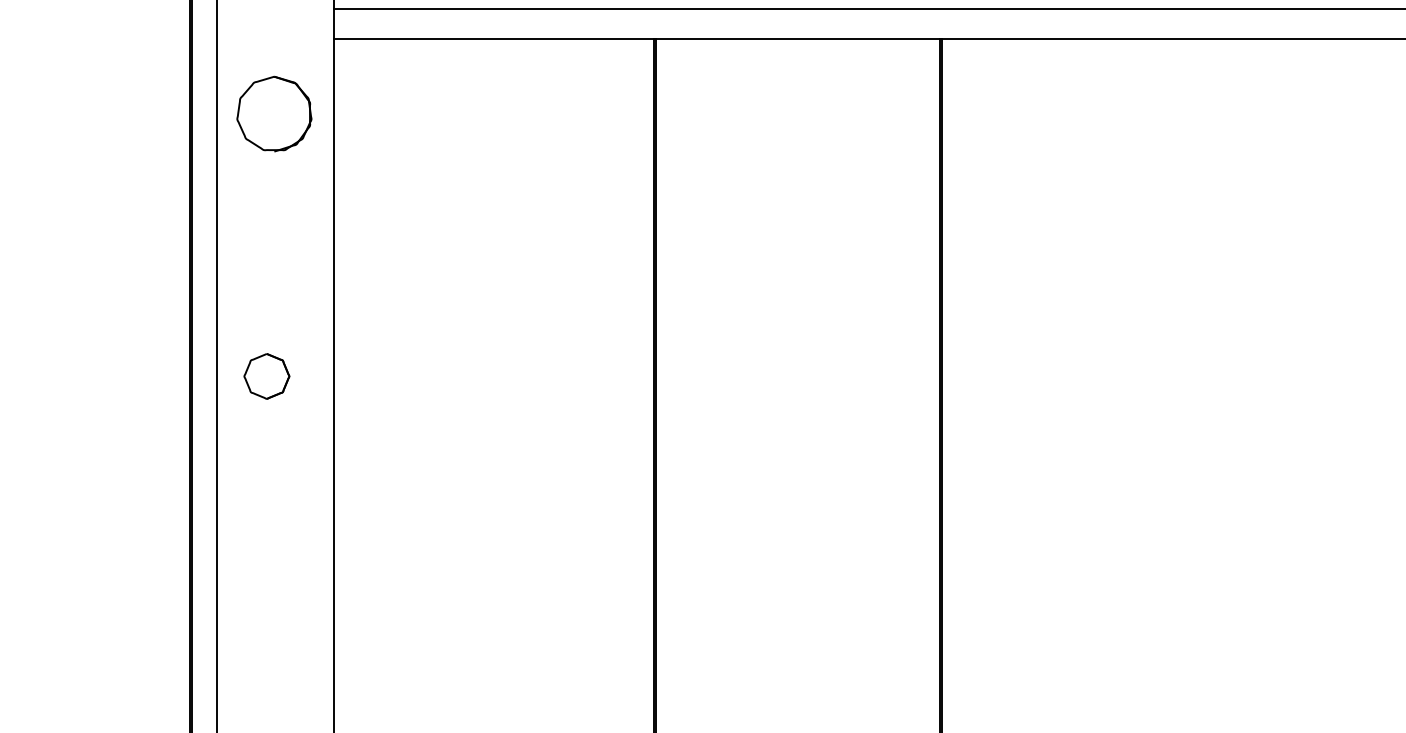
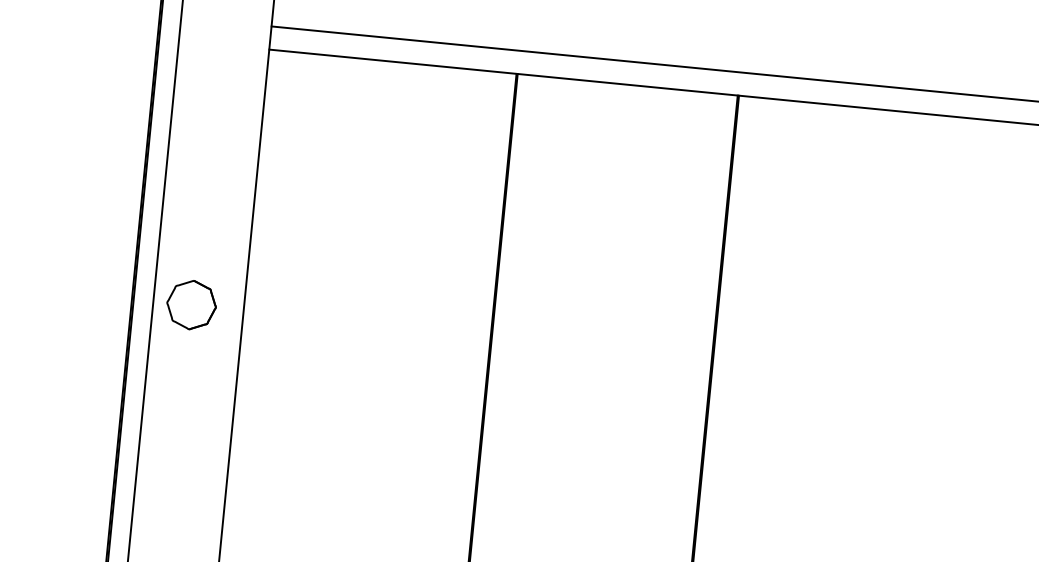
part: (274, 113) -> (217, 102), removed
part: (266, 376) -> (191, 305), size x1.4

